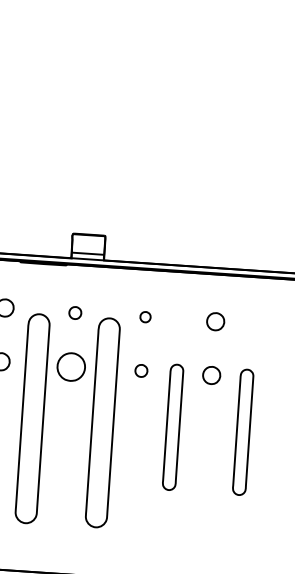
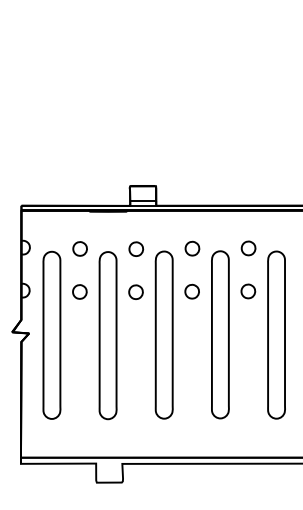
part: (75, 312) -> (136, 248), size x1.43
part: (145, 317) -> (192, 248), size x1.67
part: (70, 365) -> (135, 291), size x0.62
part: (140, 370) -> (191, 291), size x1.43
part: (173, 426) -> (220, 334), size x1.67
part: (243, 431) -> (276, 334), size x1.67

